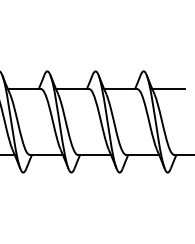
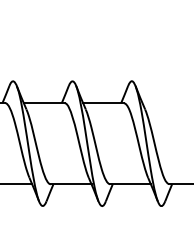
line: (168, 89) -> (162, 103), removed

